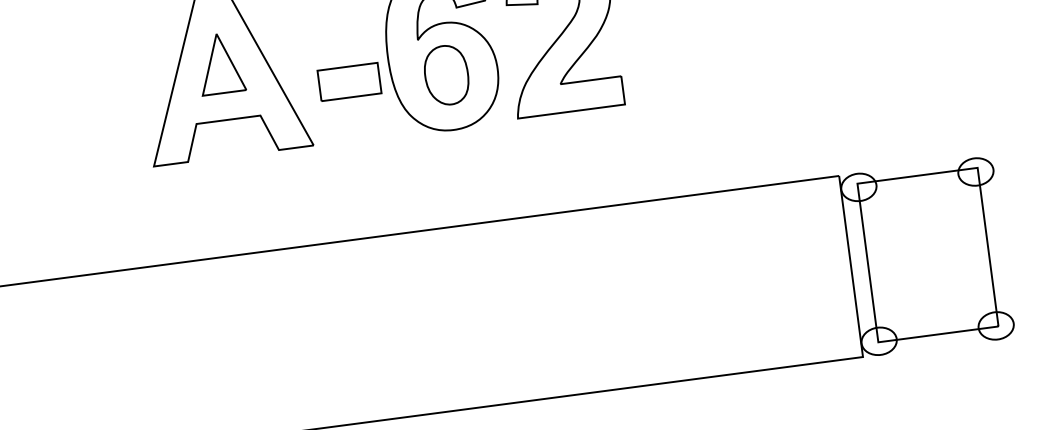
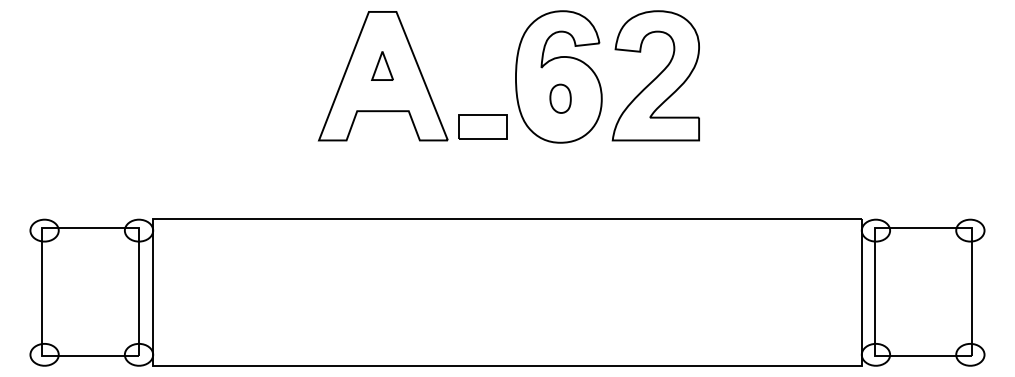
part: (220, 63) -> (382, 65), size x0.6
part: (446, 75) -> (560, 98), size x0.6
part: (348, 81) -> (482, 126), moved

